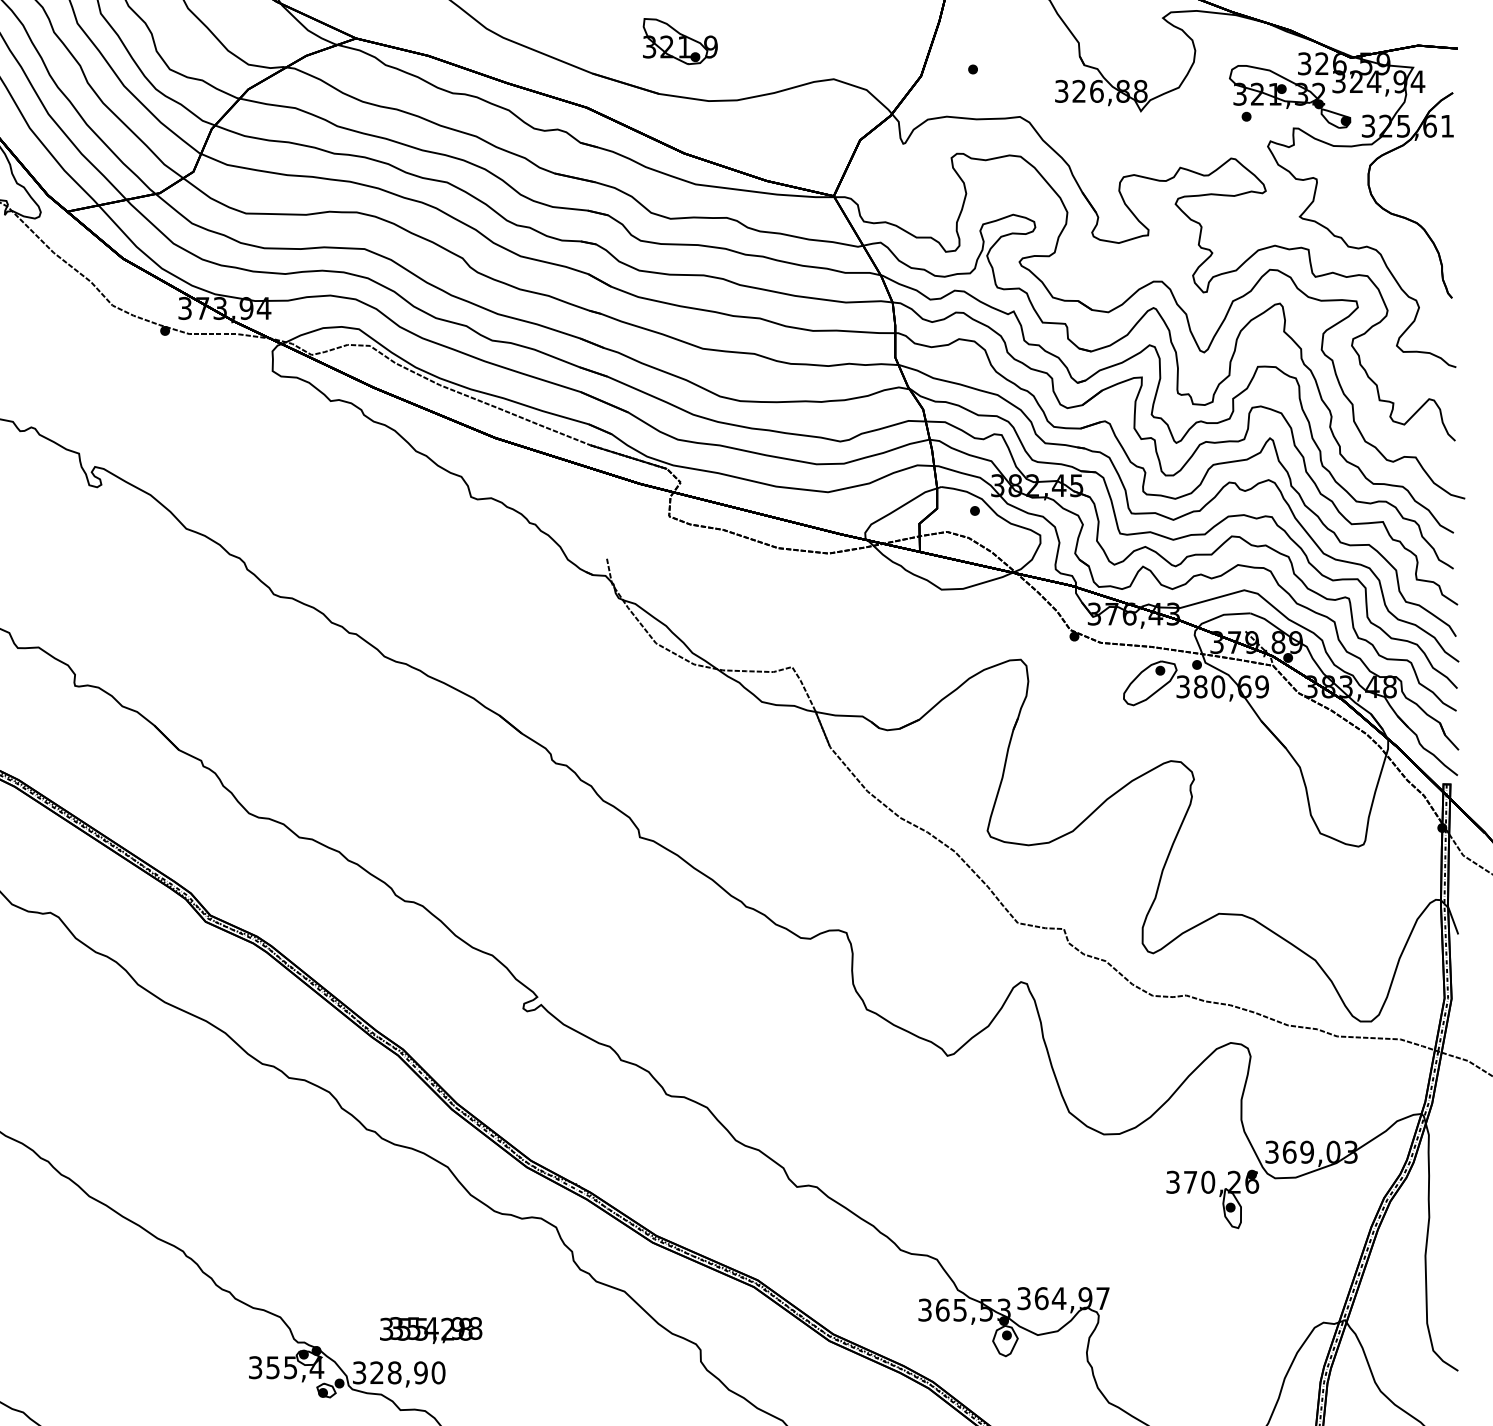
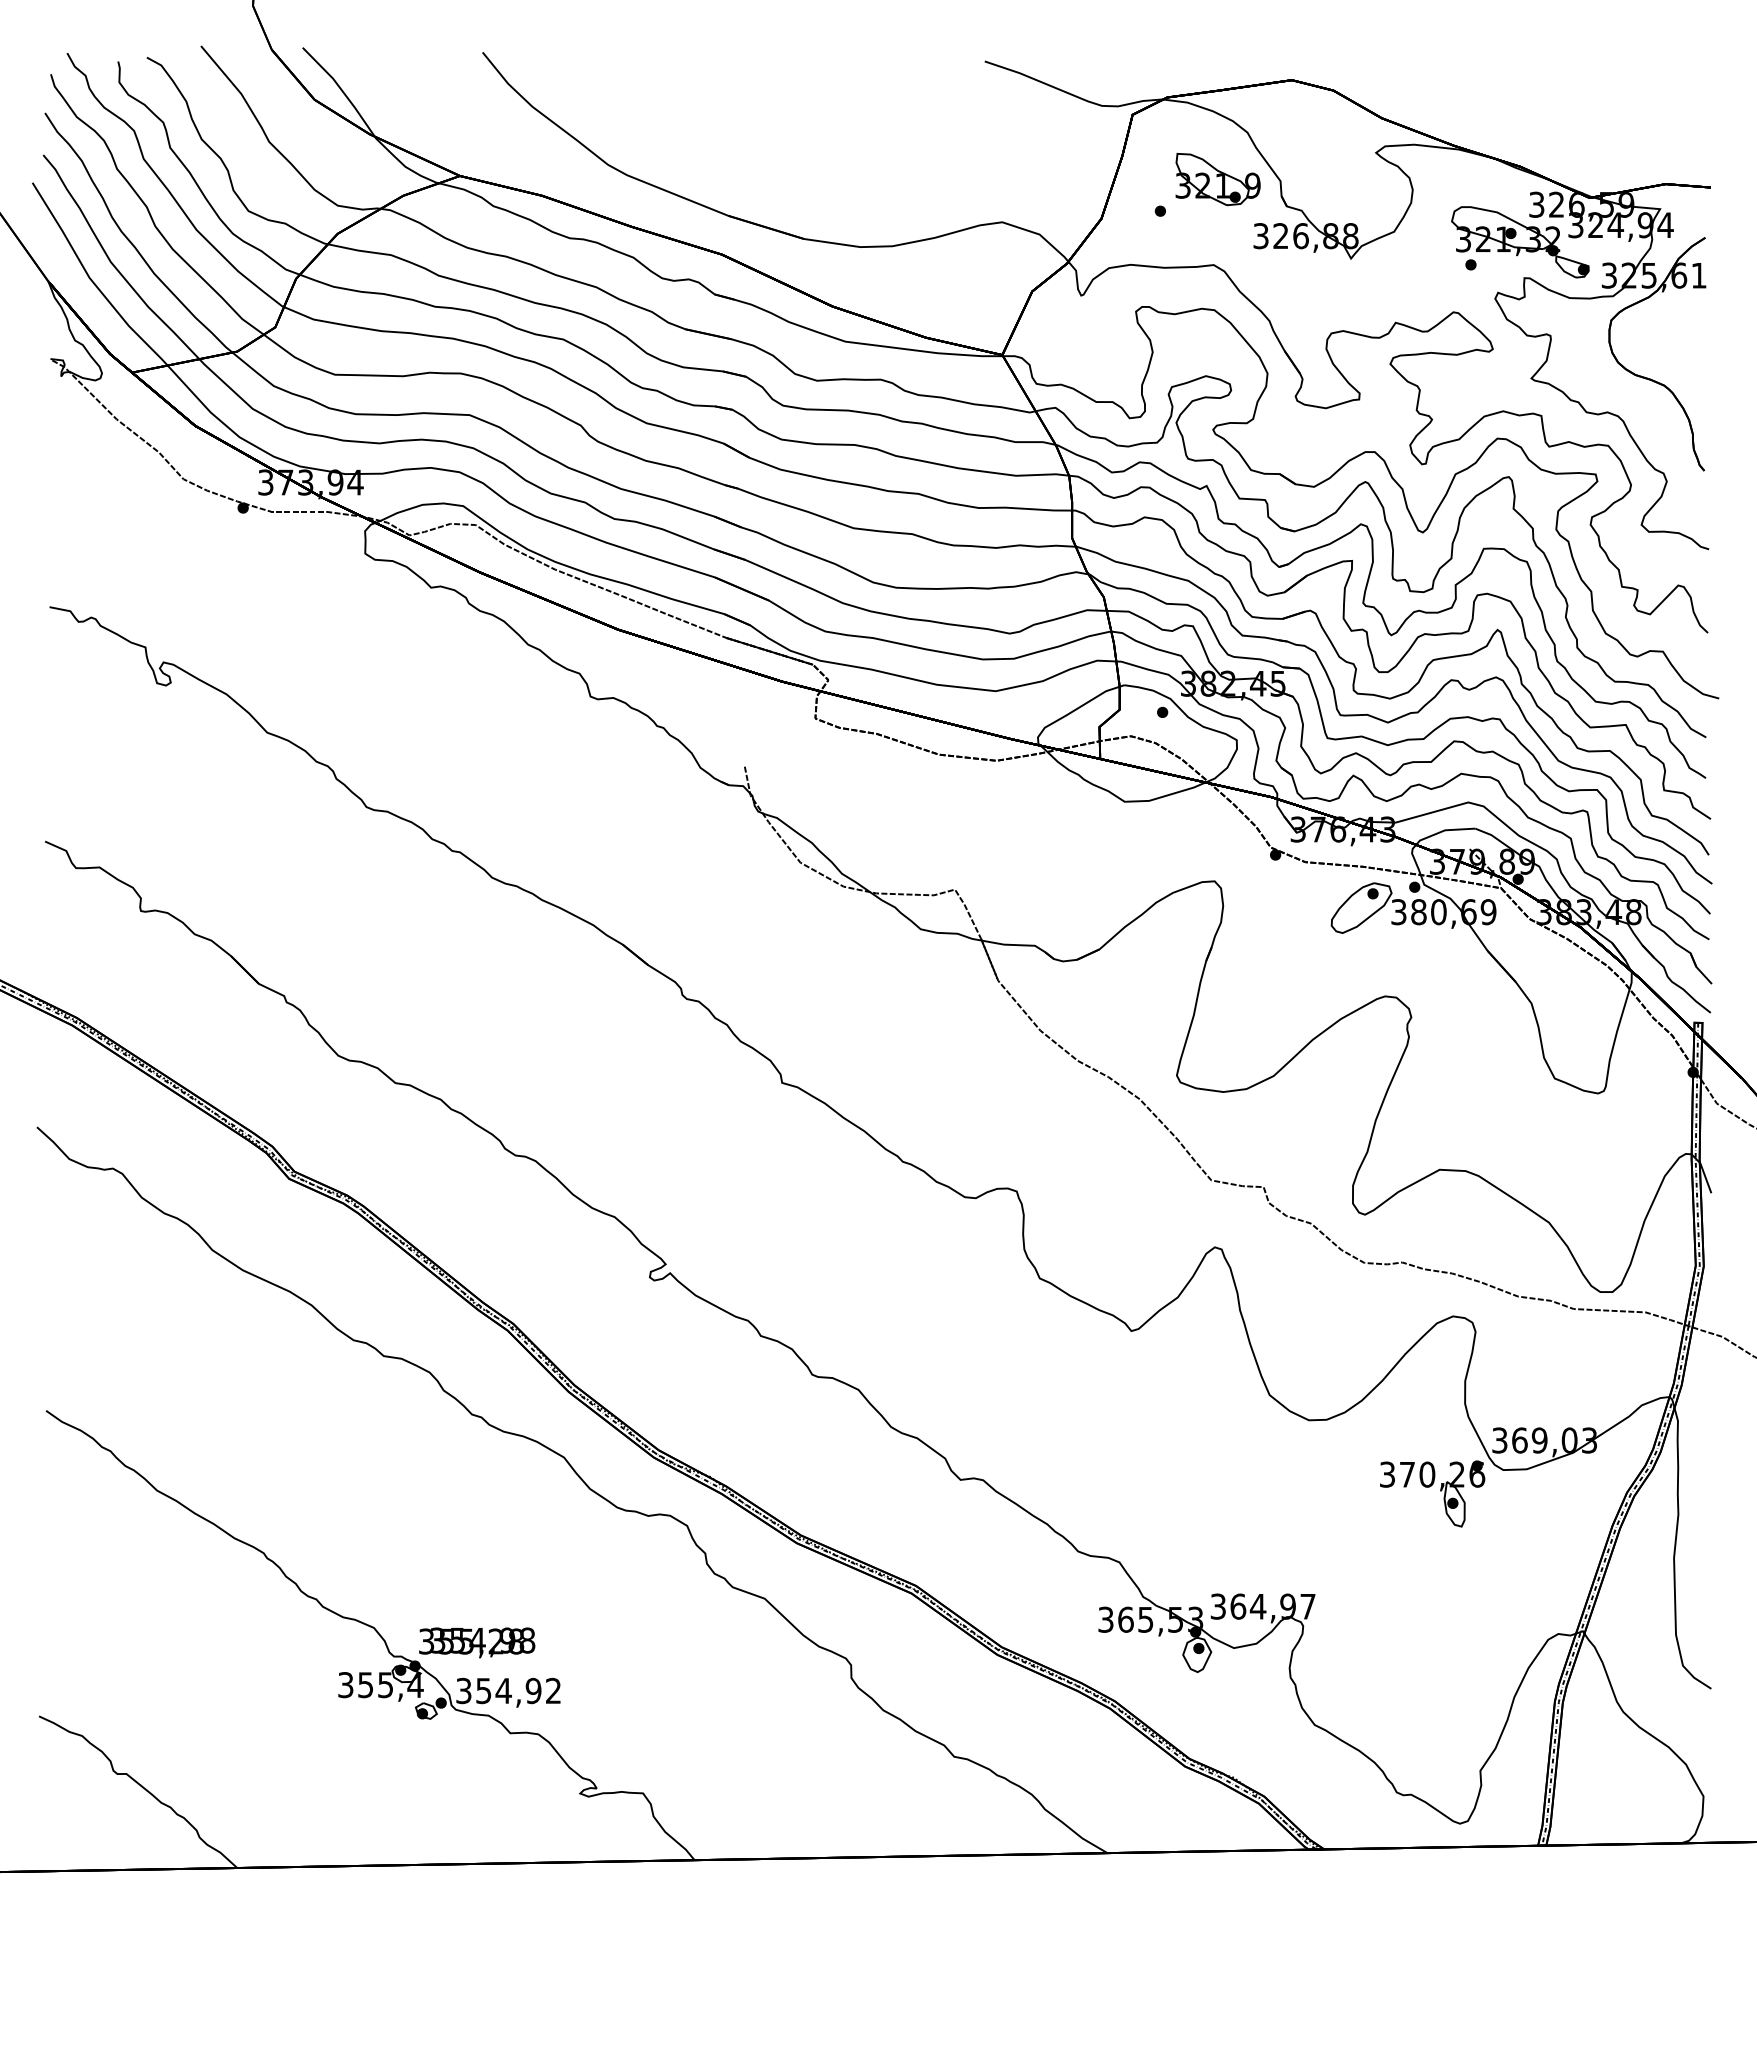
part: (679, 41) -> (1217, 179), moved
text: (431, 1330) -> (477, 1642), moved
text: (407, 1372) -> (518, 1690), 328,90 -> 354,92

